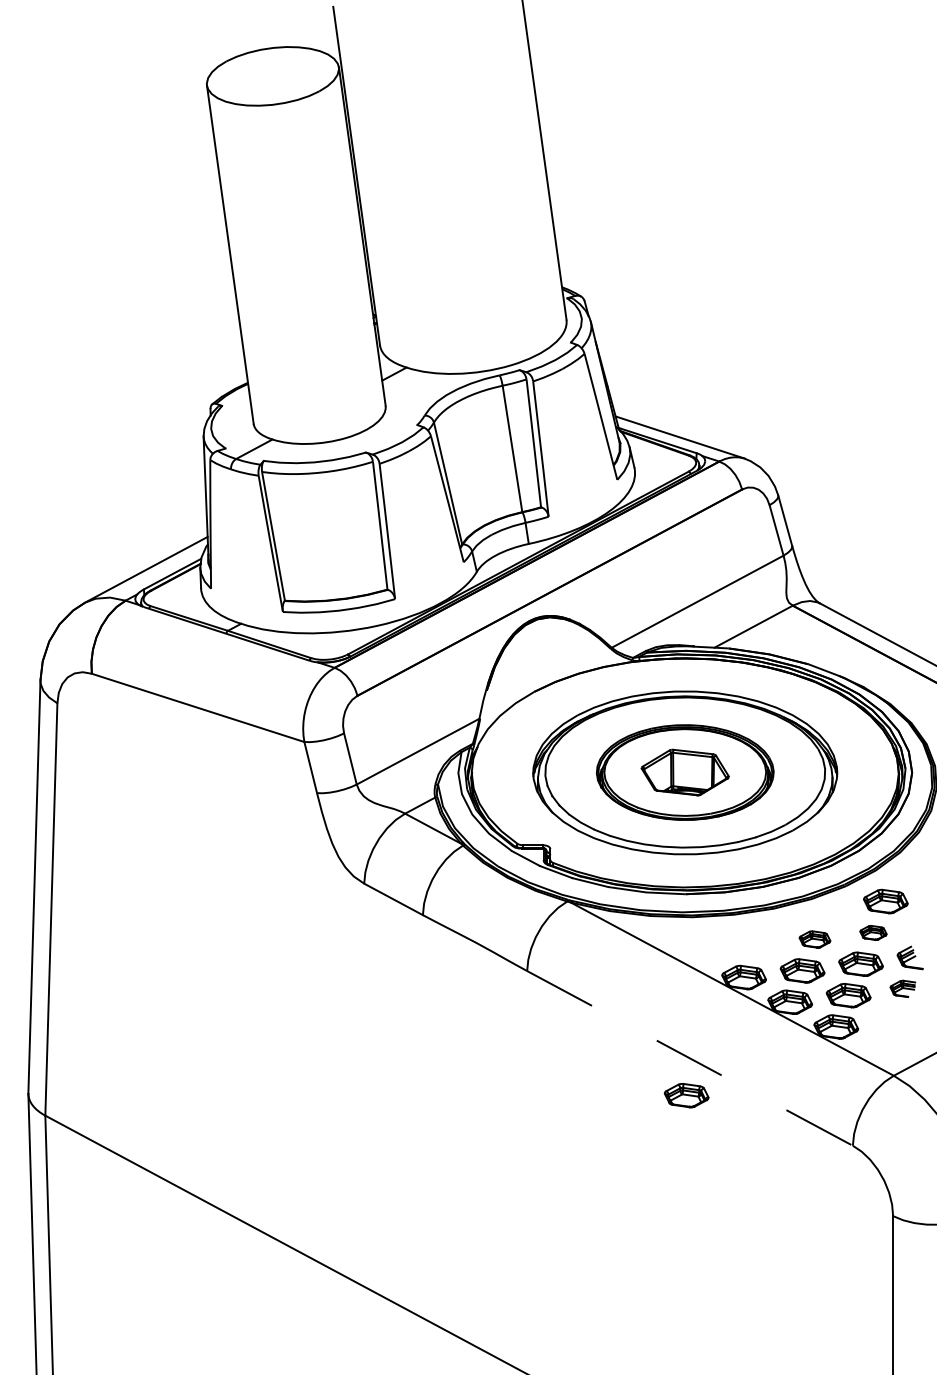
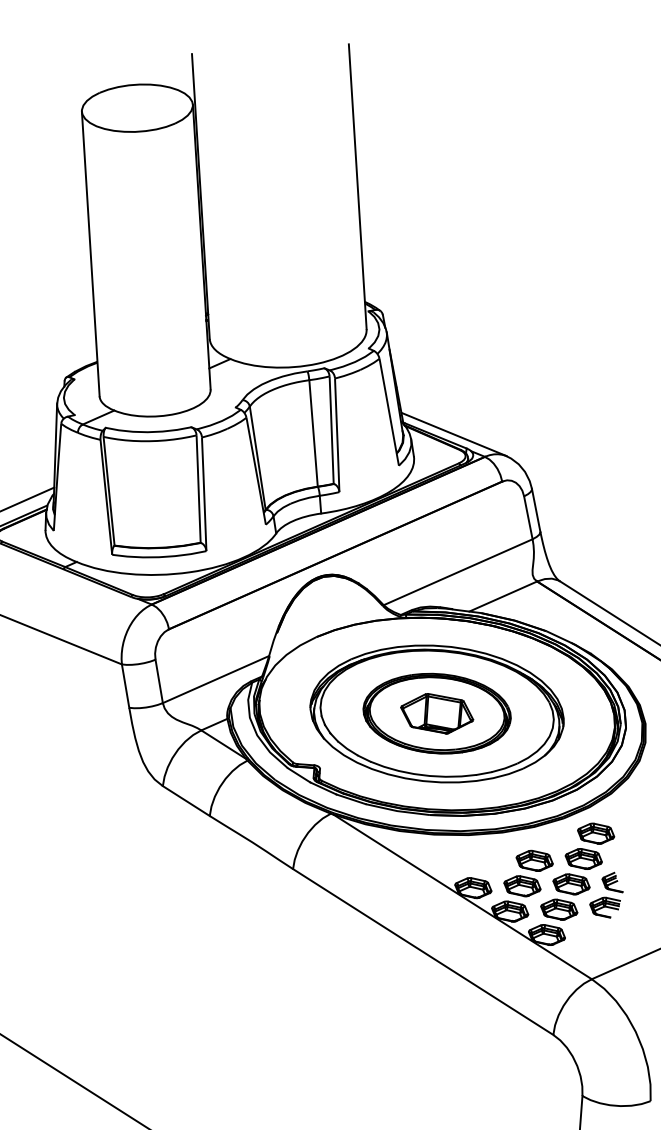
part: (873, 932) -> (583, 858), size x1.67
part: (814, 939) -> (534, 860), size x1.43
part: (902, 988) -> (604, 907), size x1.43
line: (690, 1058) -> (423, 952), dashed -> solid
part: (686, 1095) -> (417, 982), removed

